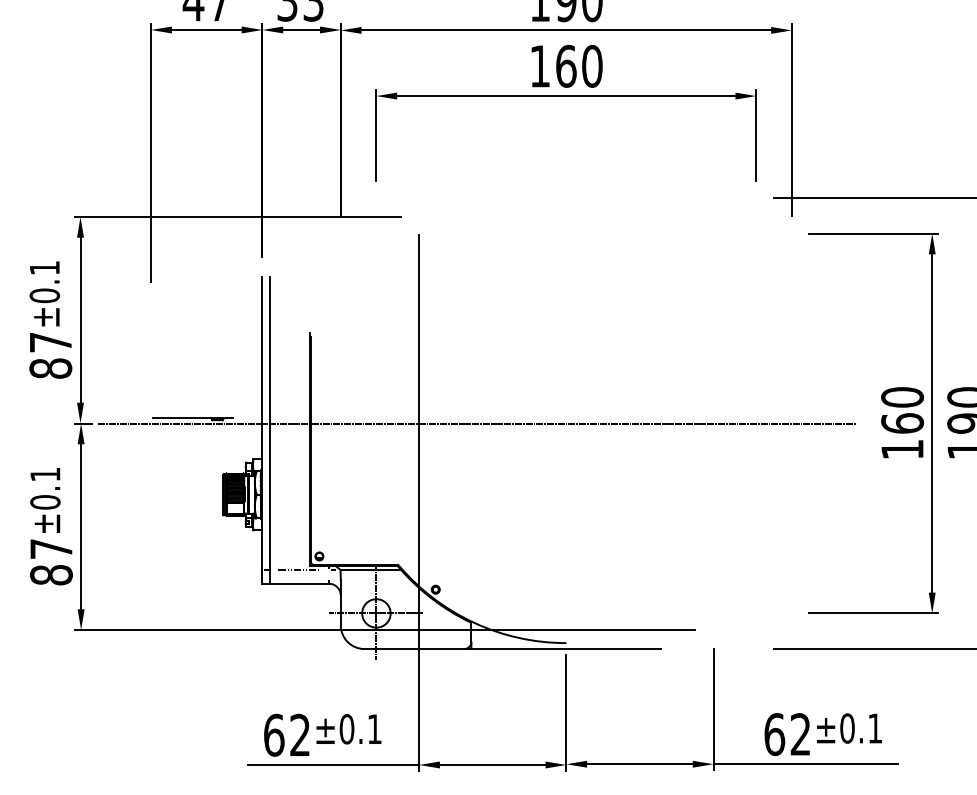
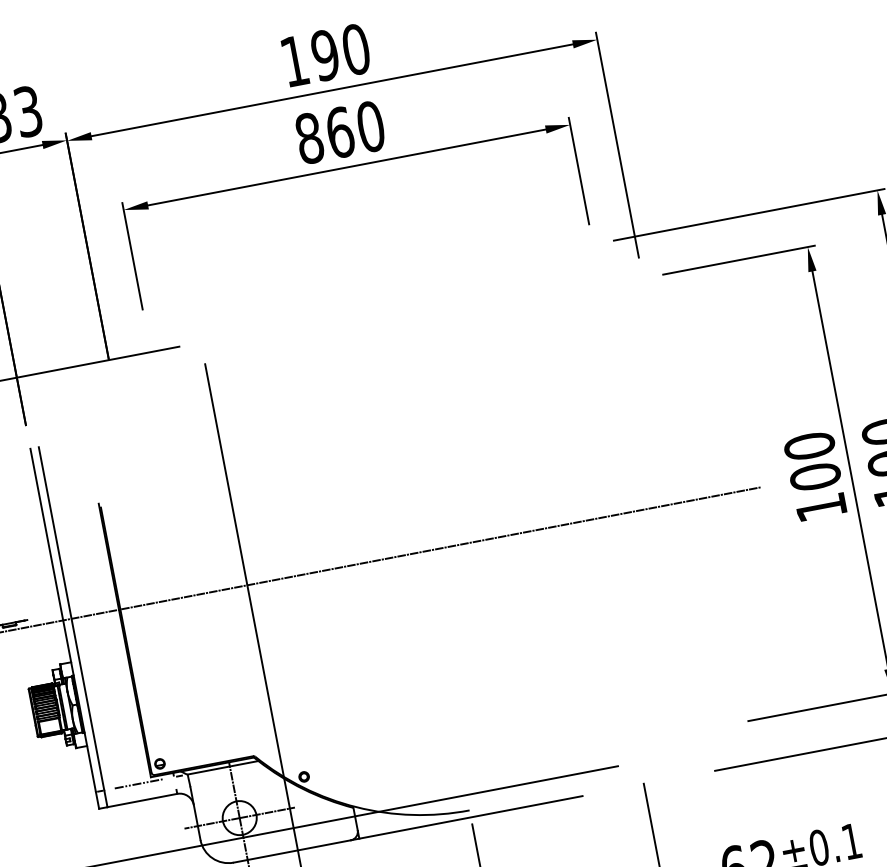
text: (540, 65) -> (309, 137), 160 -> 860
text: (902, 423) -> (815, 476), 160 -> 100

